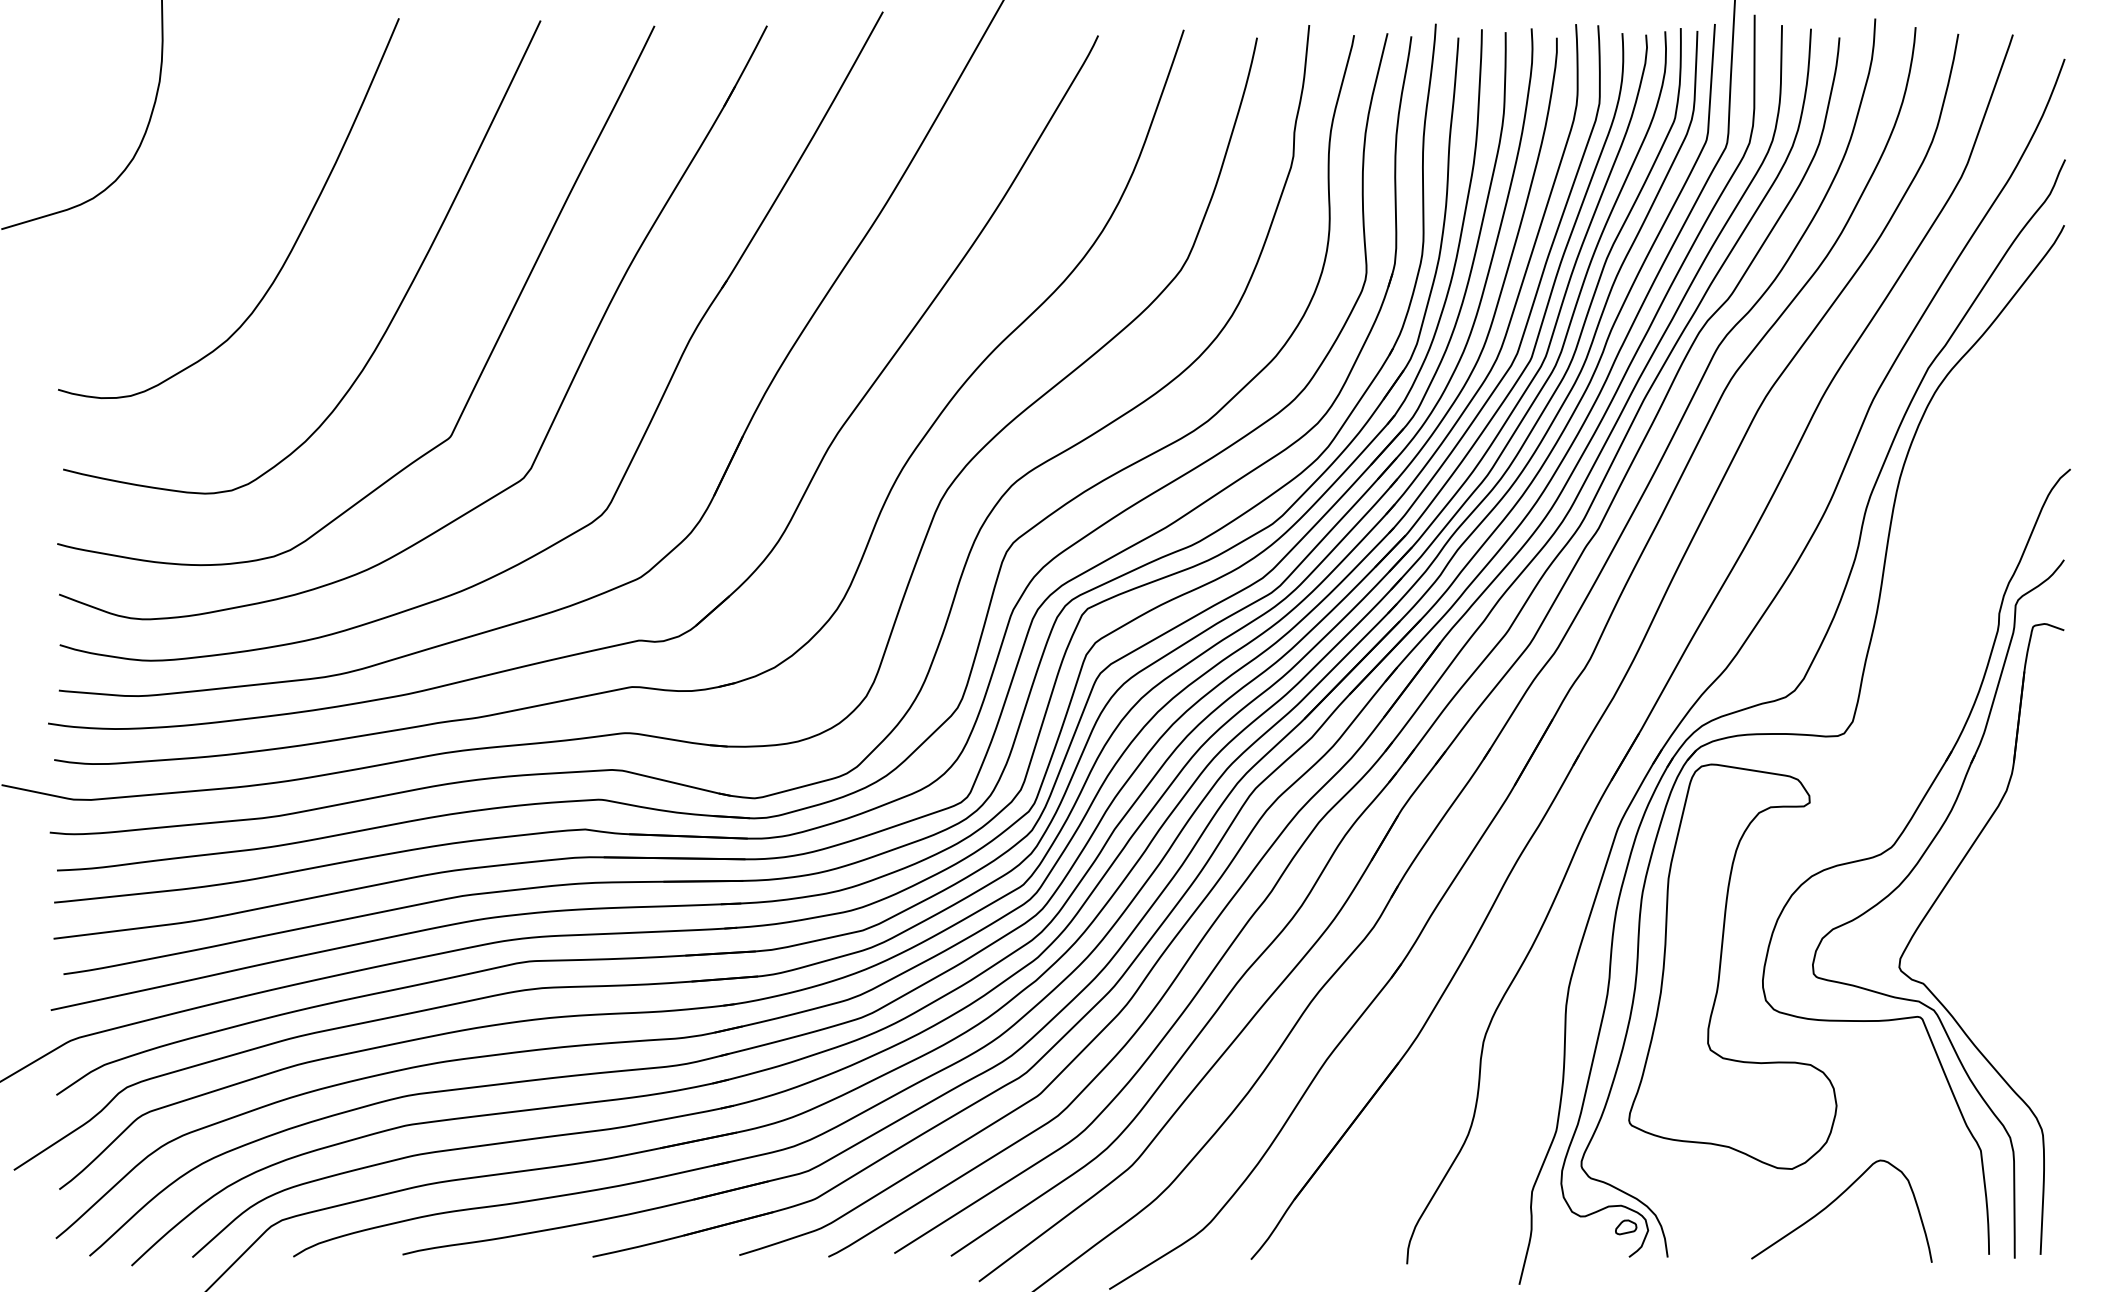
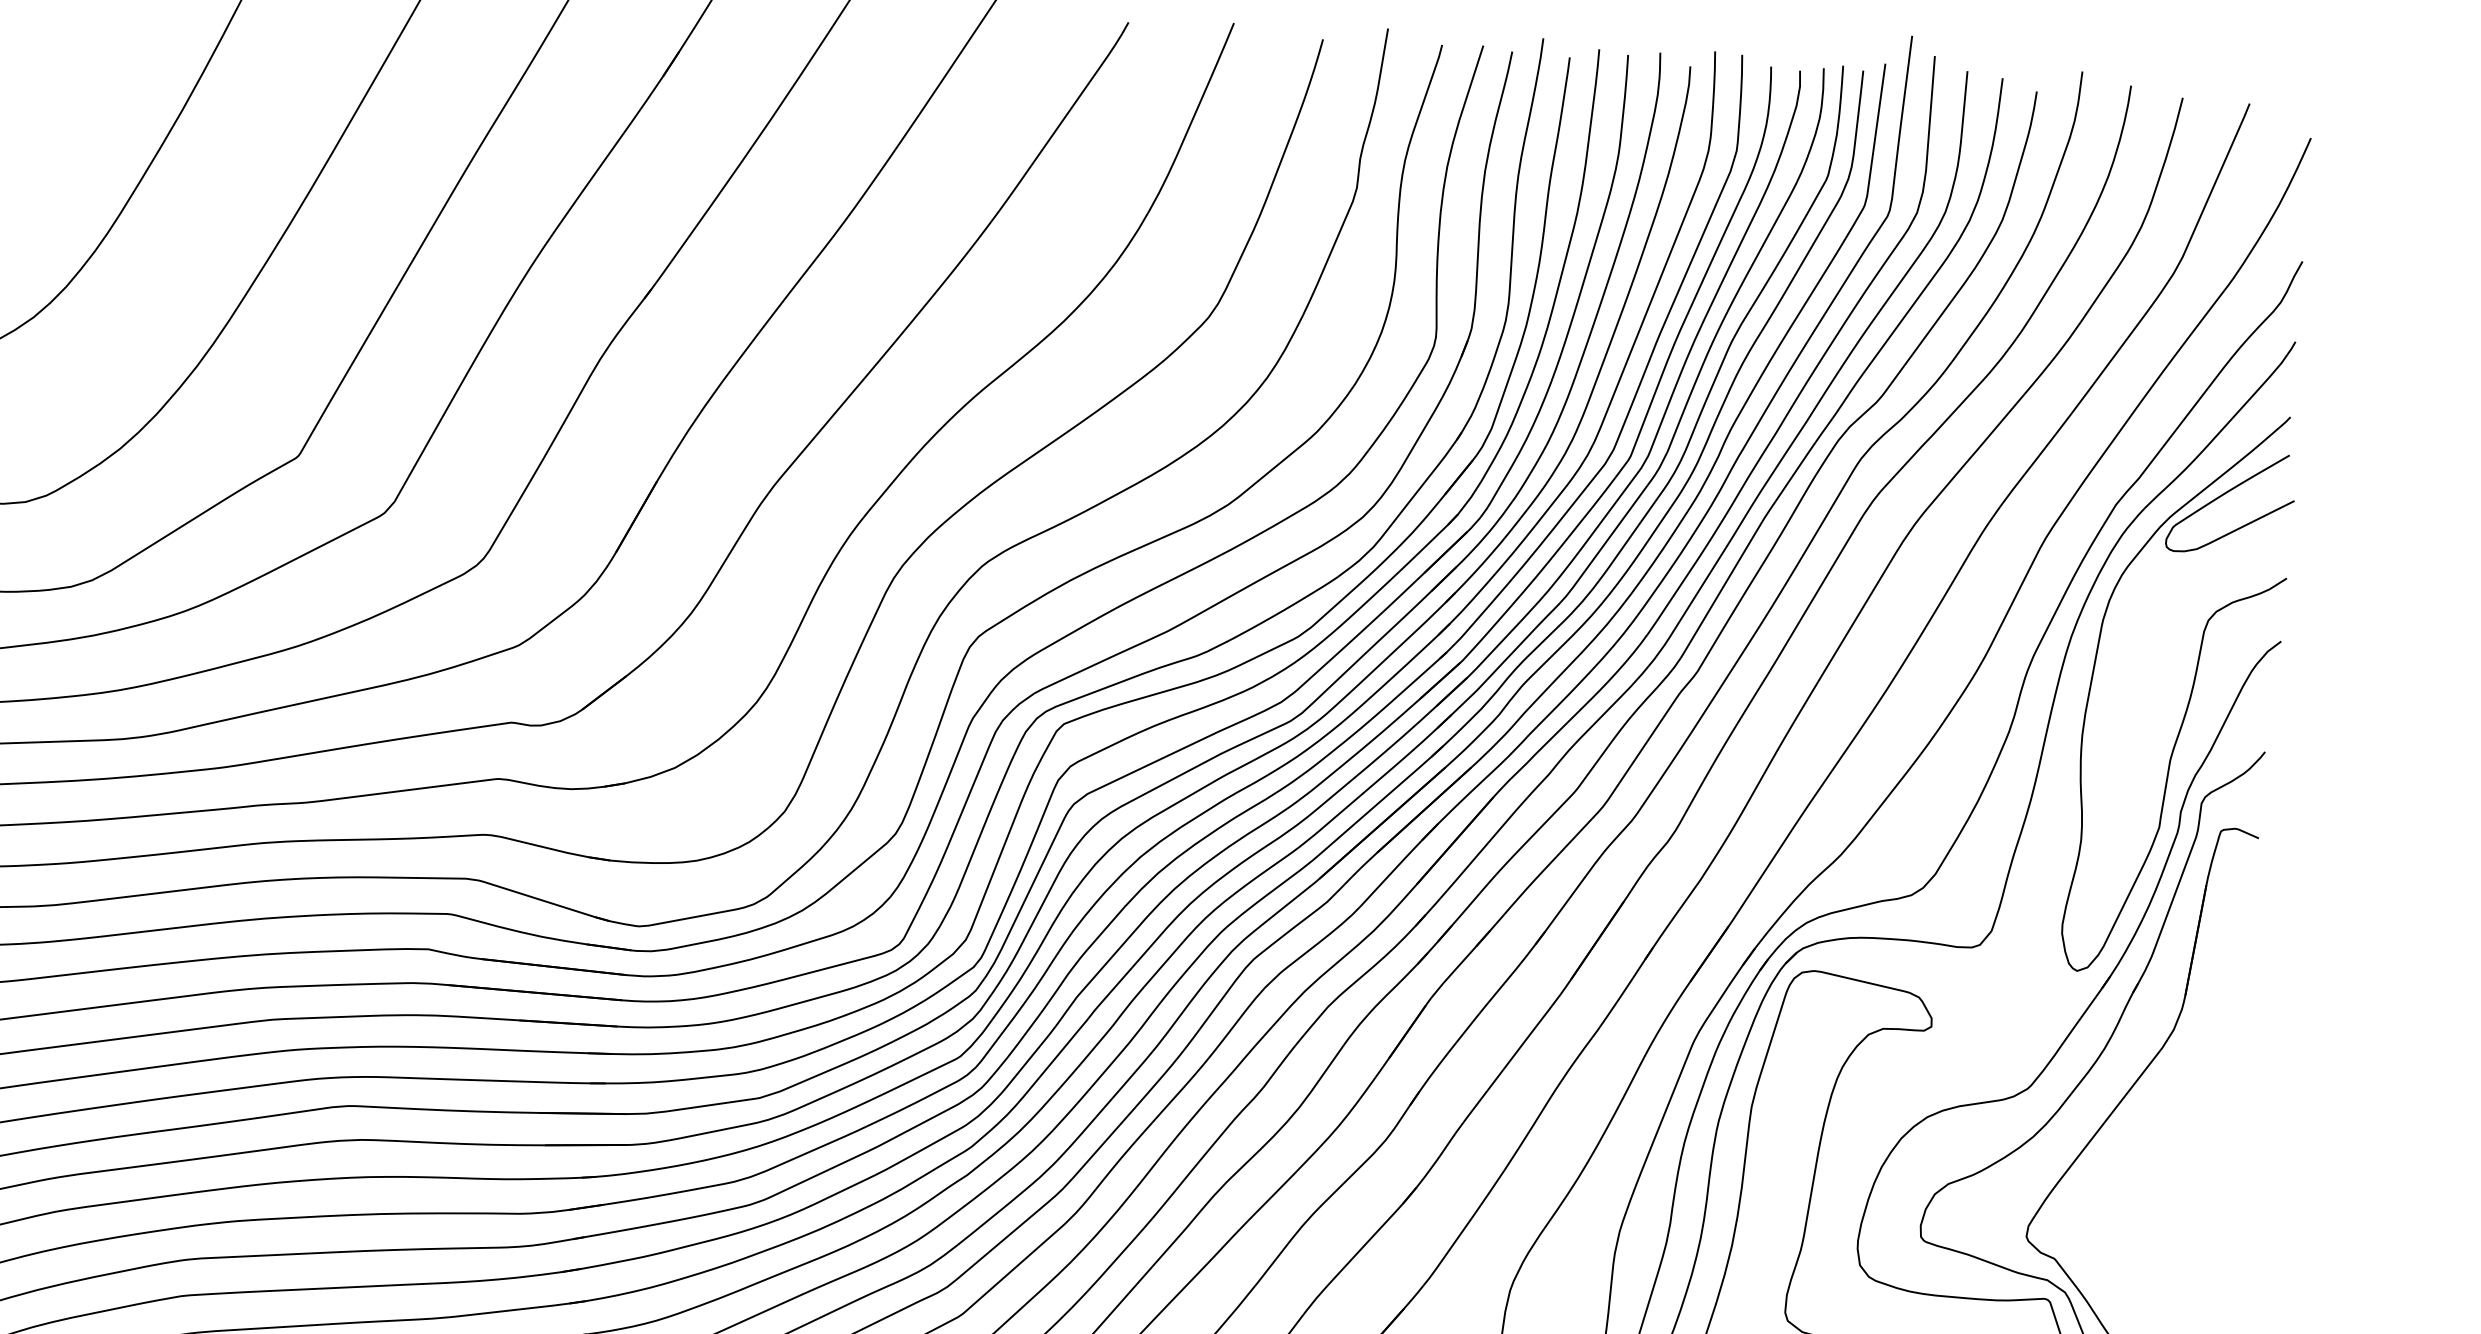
part: (1999, 517) -> (2189, 694), added

